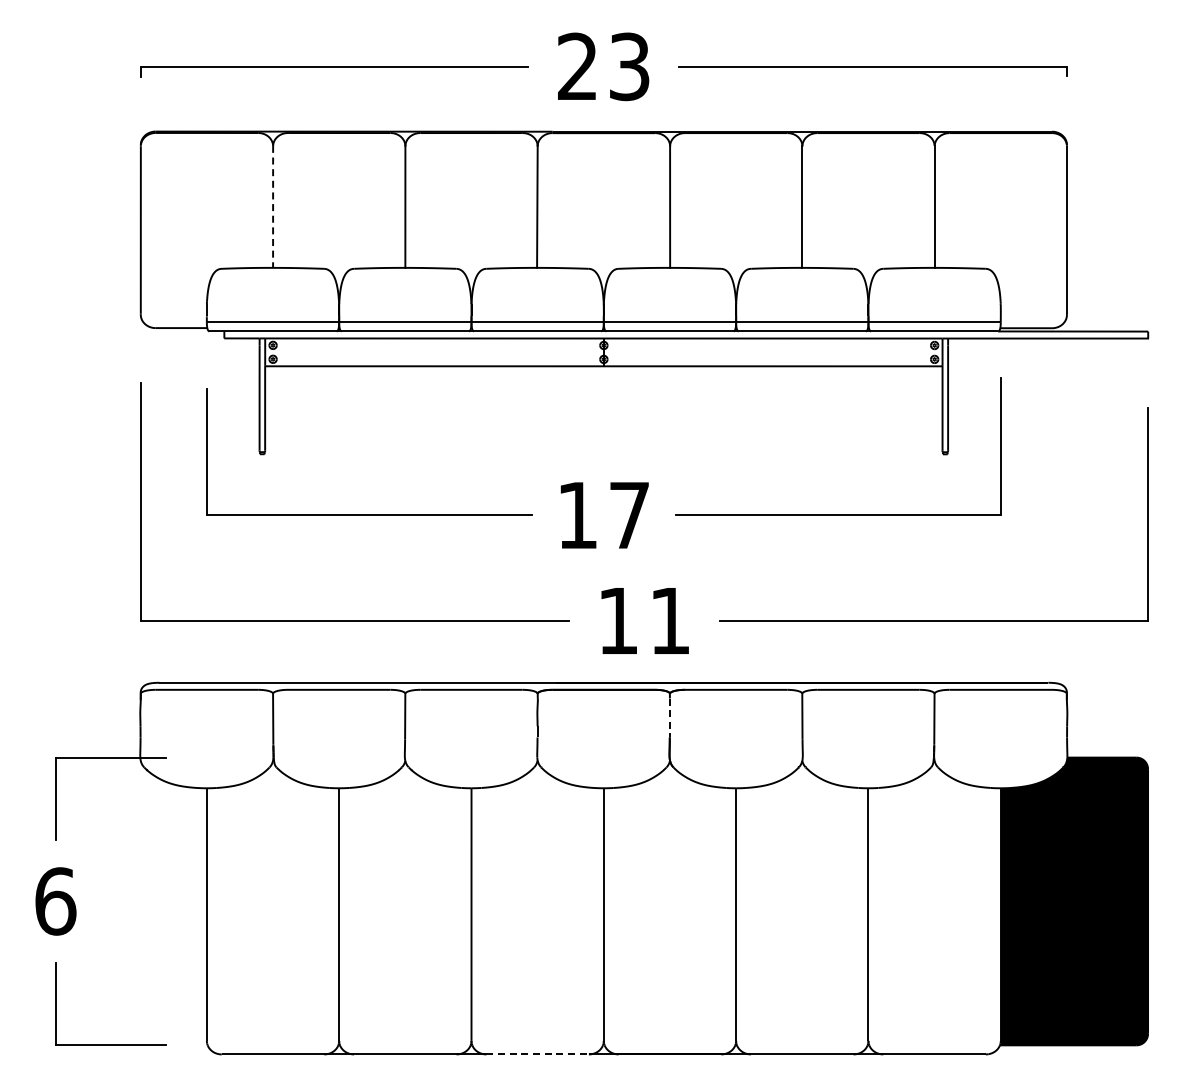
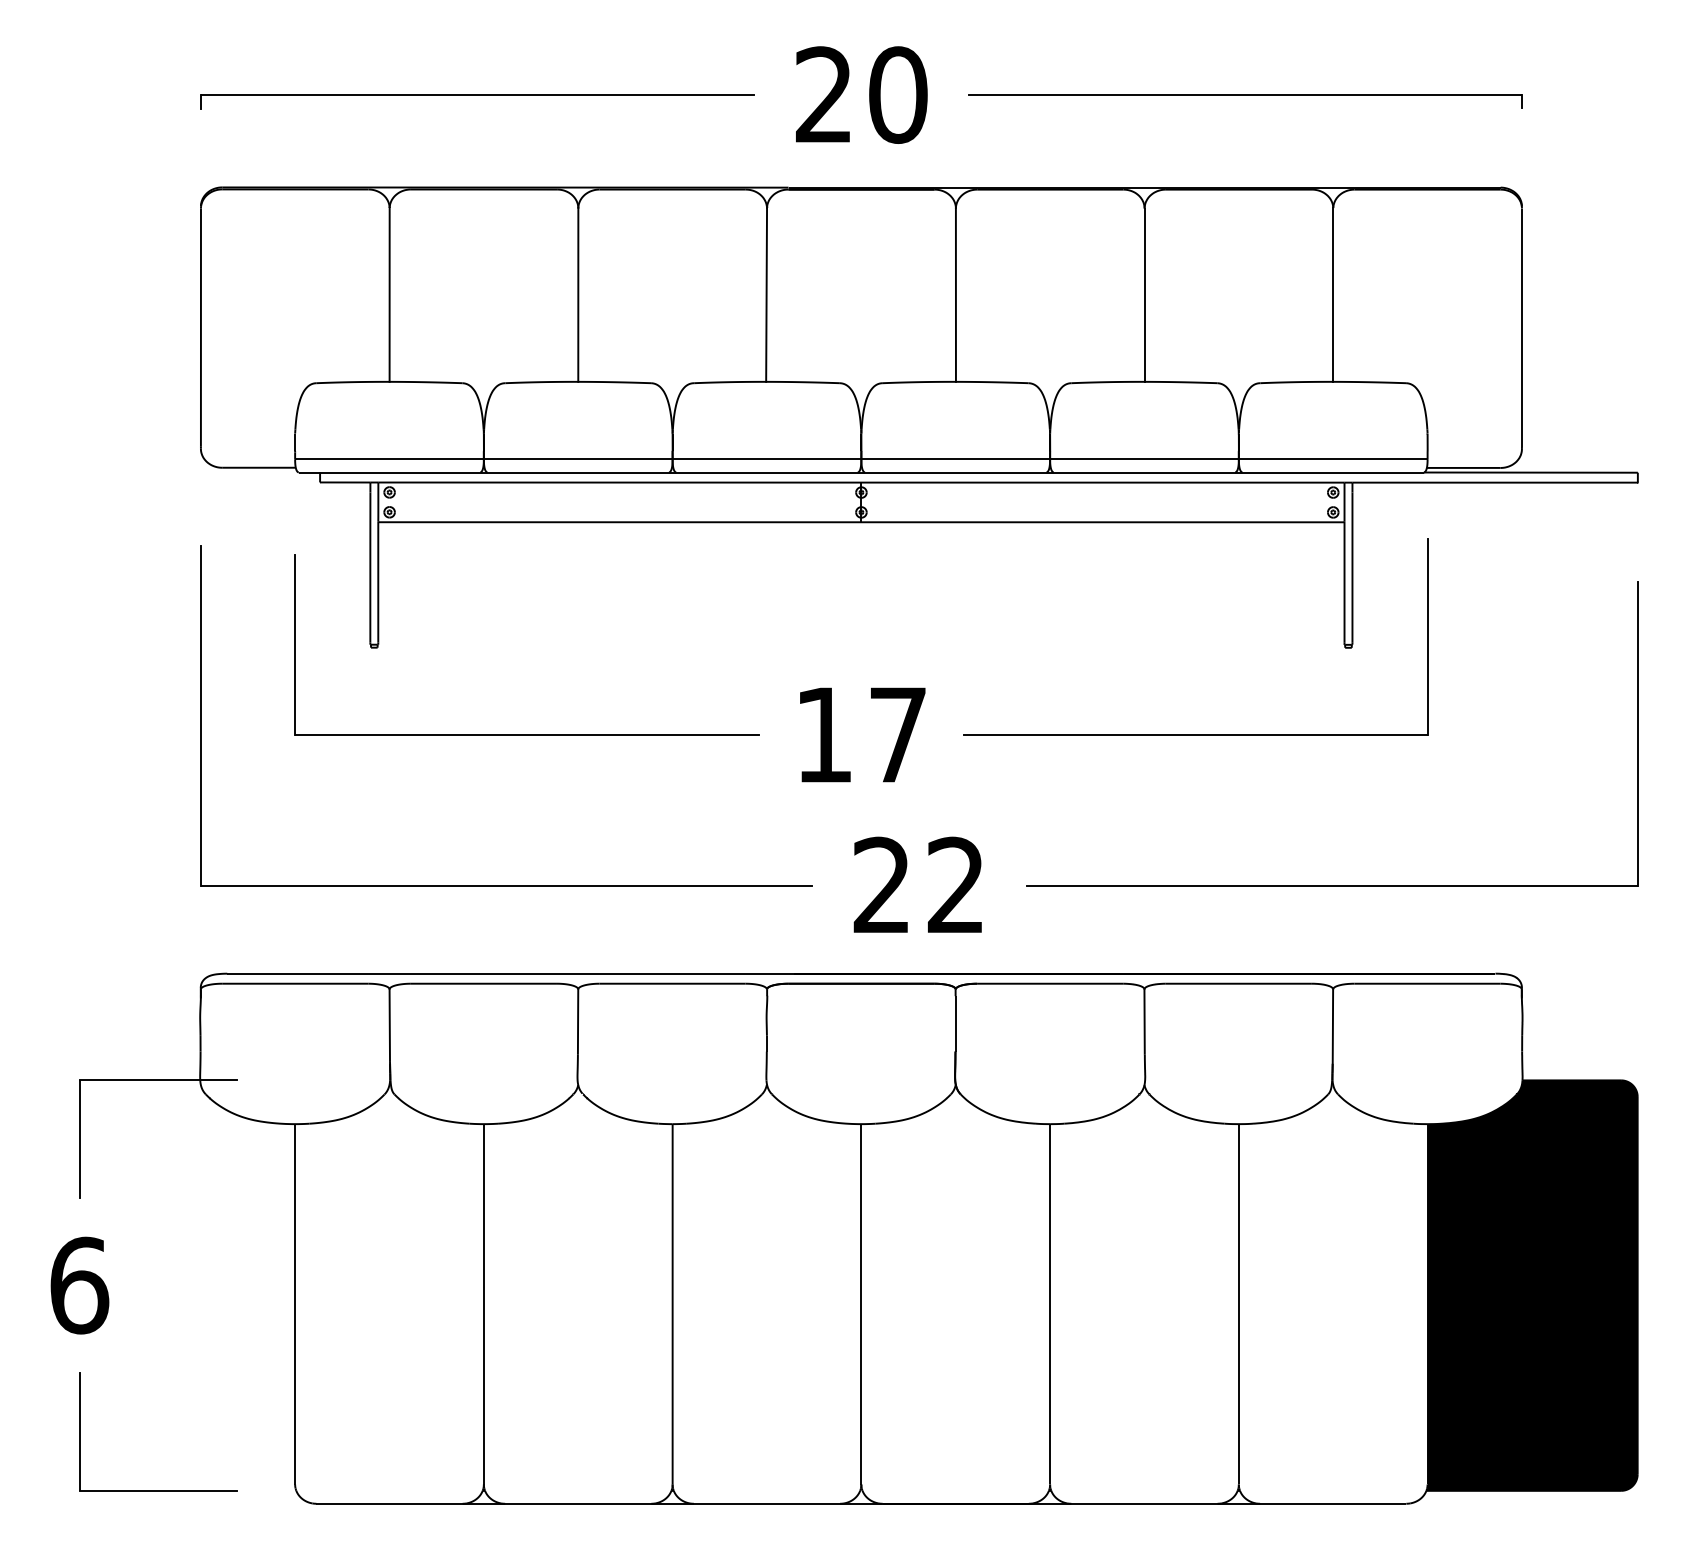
text: (629, 66) -> (897, 94), 23 -> 20
line: (273, 207) -> (390, 295), dashed -> solid
text: (643, 619) -> (917, 883), 11 -> 22
line: (669, 718) -> (955, 1024), dashed -> solid
line: (538, 1054) -> (768, 1503), dashed -> solid

